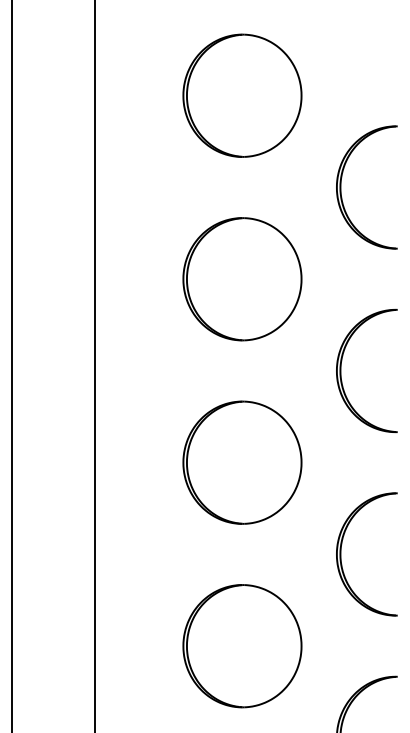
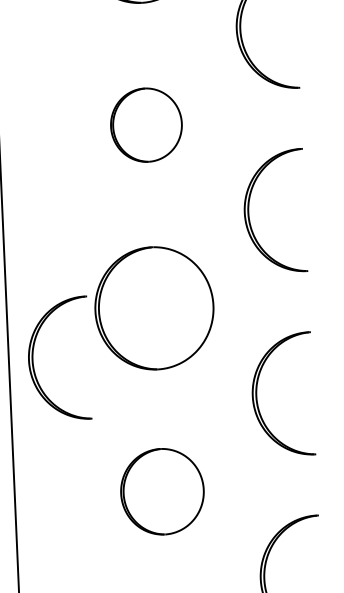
part: (242, 279) -> (146, 125), size x0.6
part: (119, 508) -> (33, 359), added
part: (242, 646) -> (162, 491), size x0.7

